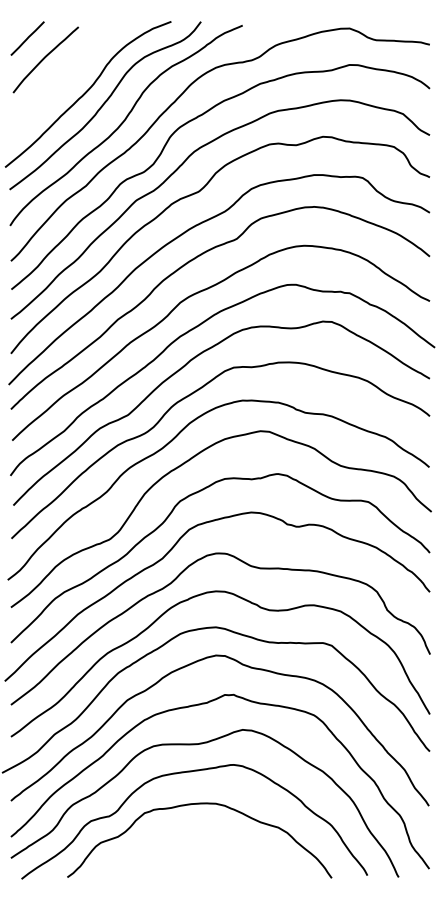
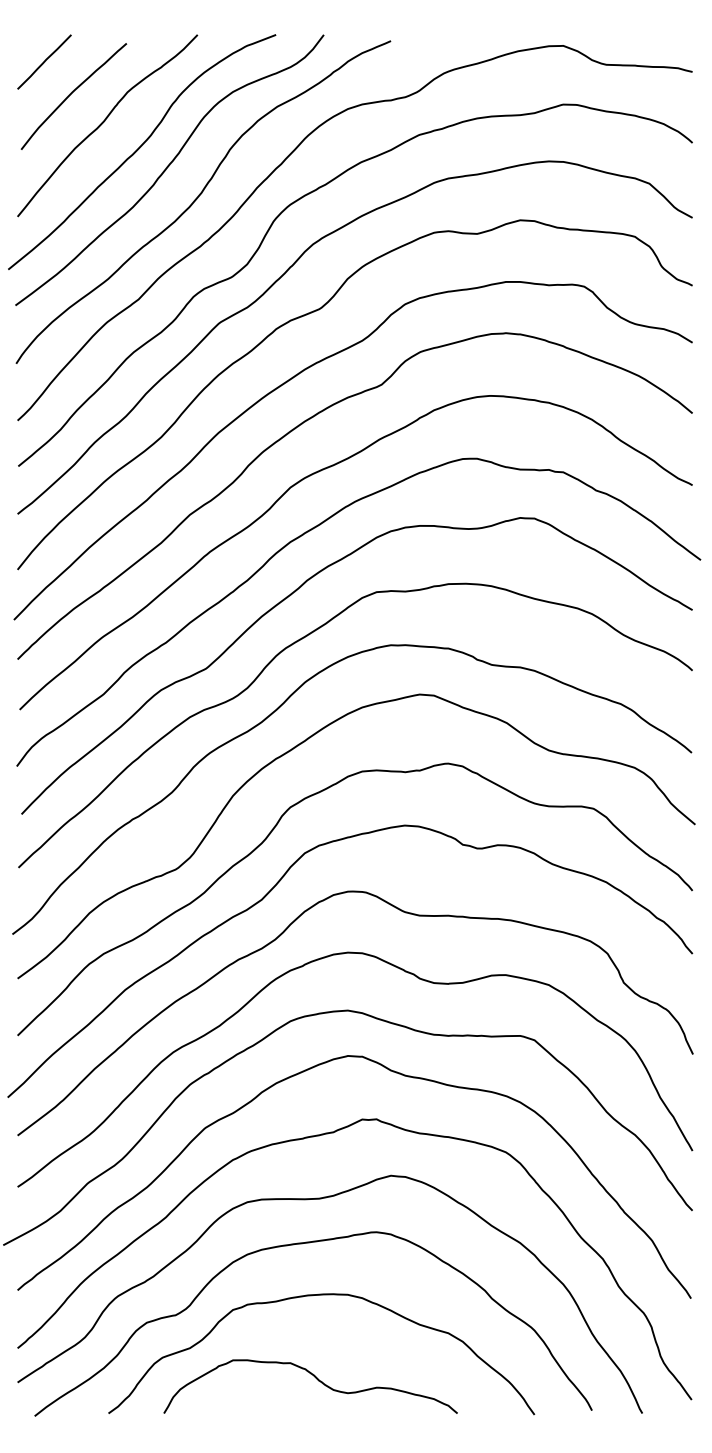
curve: (65, 75) -> (105, 121), added
curve: (196, 856) -> (316, 1379), added

